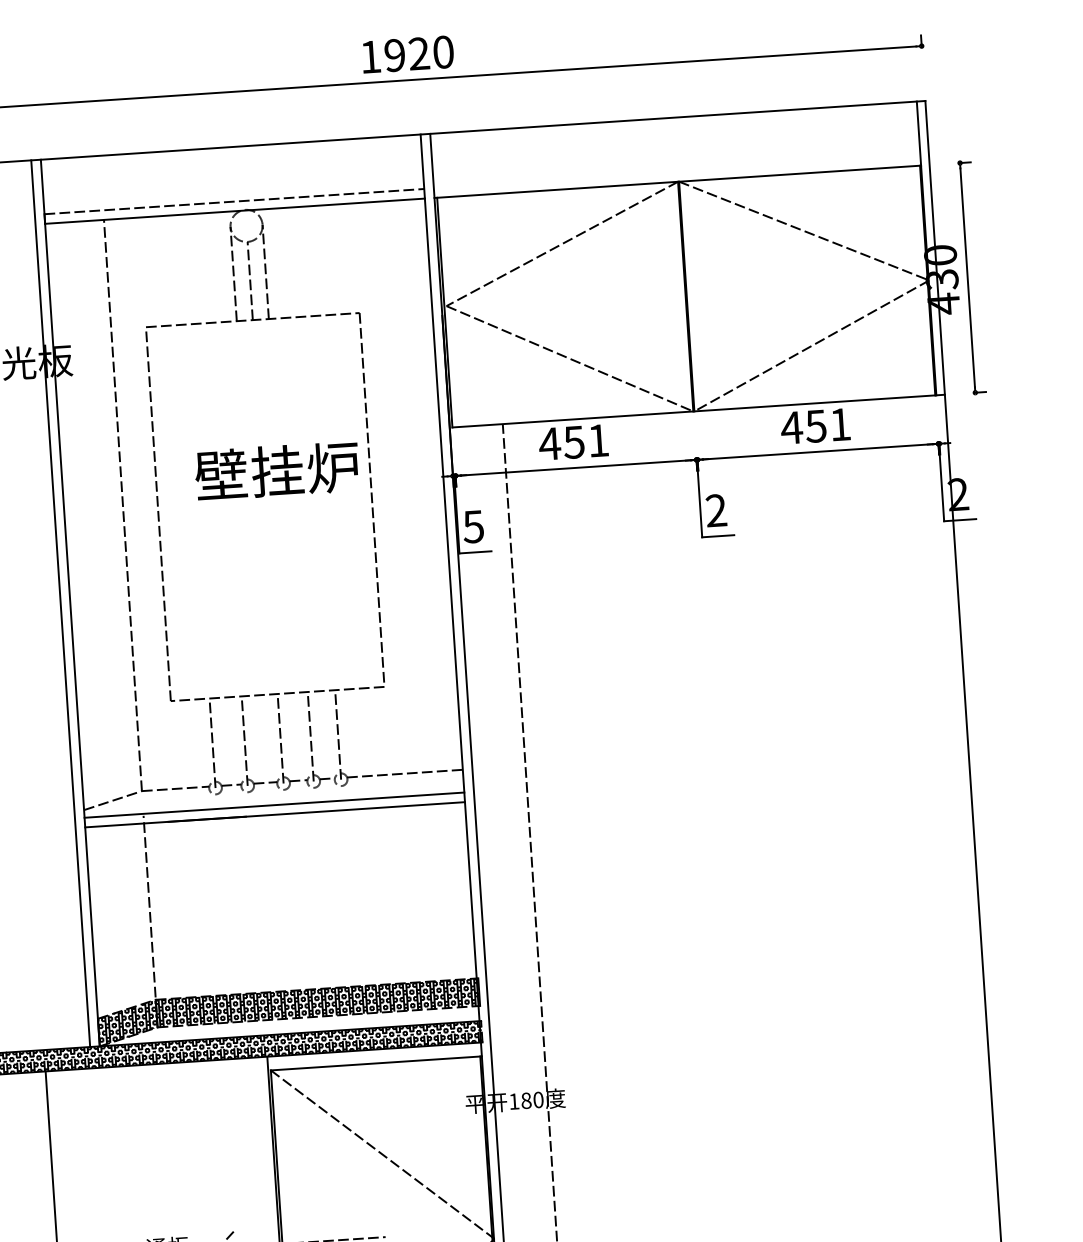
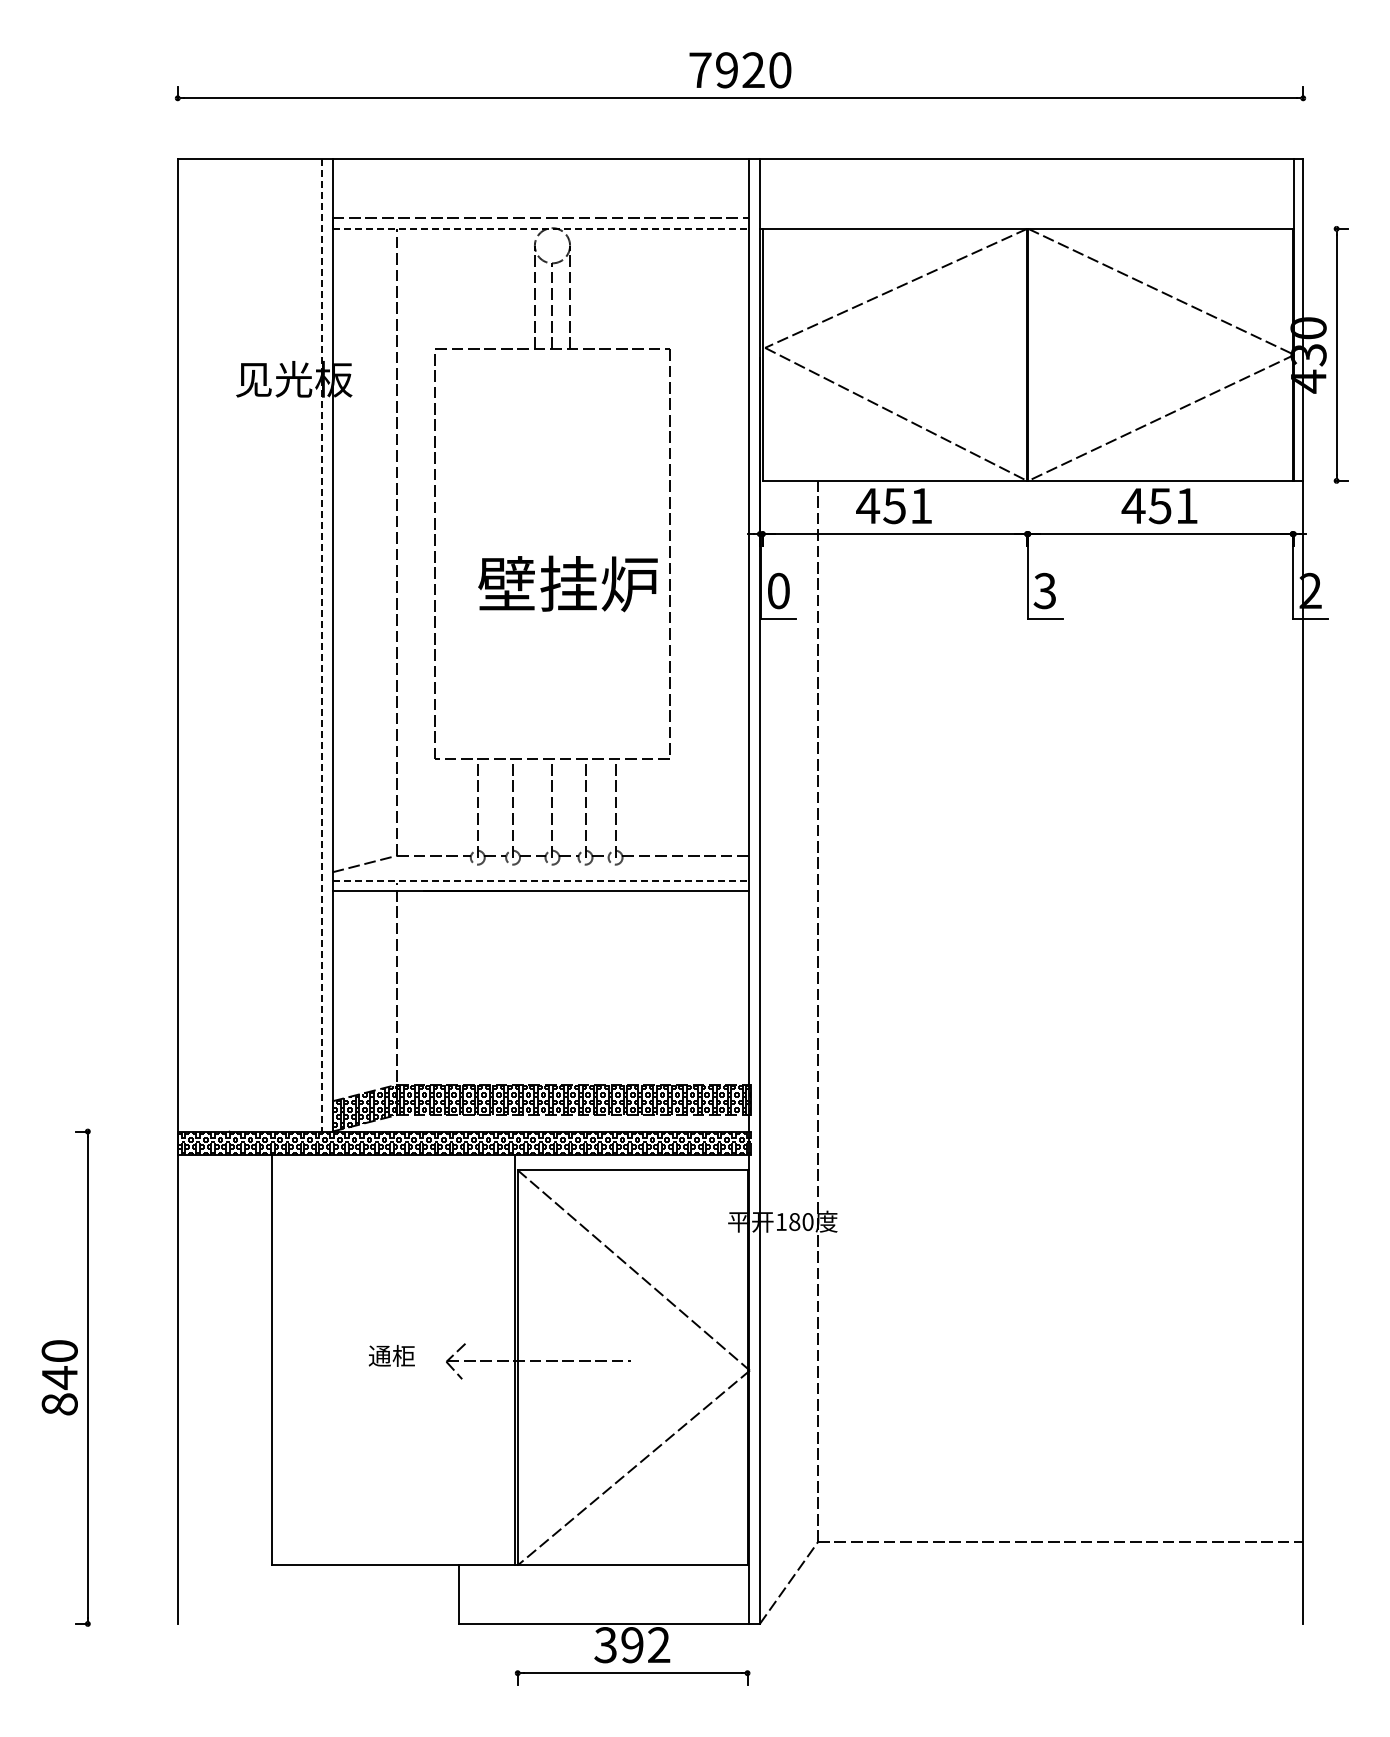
text: (370, 56) -> (700, 69), 1920 -> 7920
line: (235, 210) -> (541, 228), solid -> dashed
text: (276, 470) -> (567, 583), moved
text: (715, 511) -> (1044, 591), 2 -> 3
text: (473, 526) -> (778, 590), 5 -> 0
line: (60, 604) -> (321, 645), solid -> dashed
line: (274, 804) -> (541, 880), solid -> dashed

